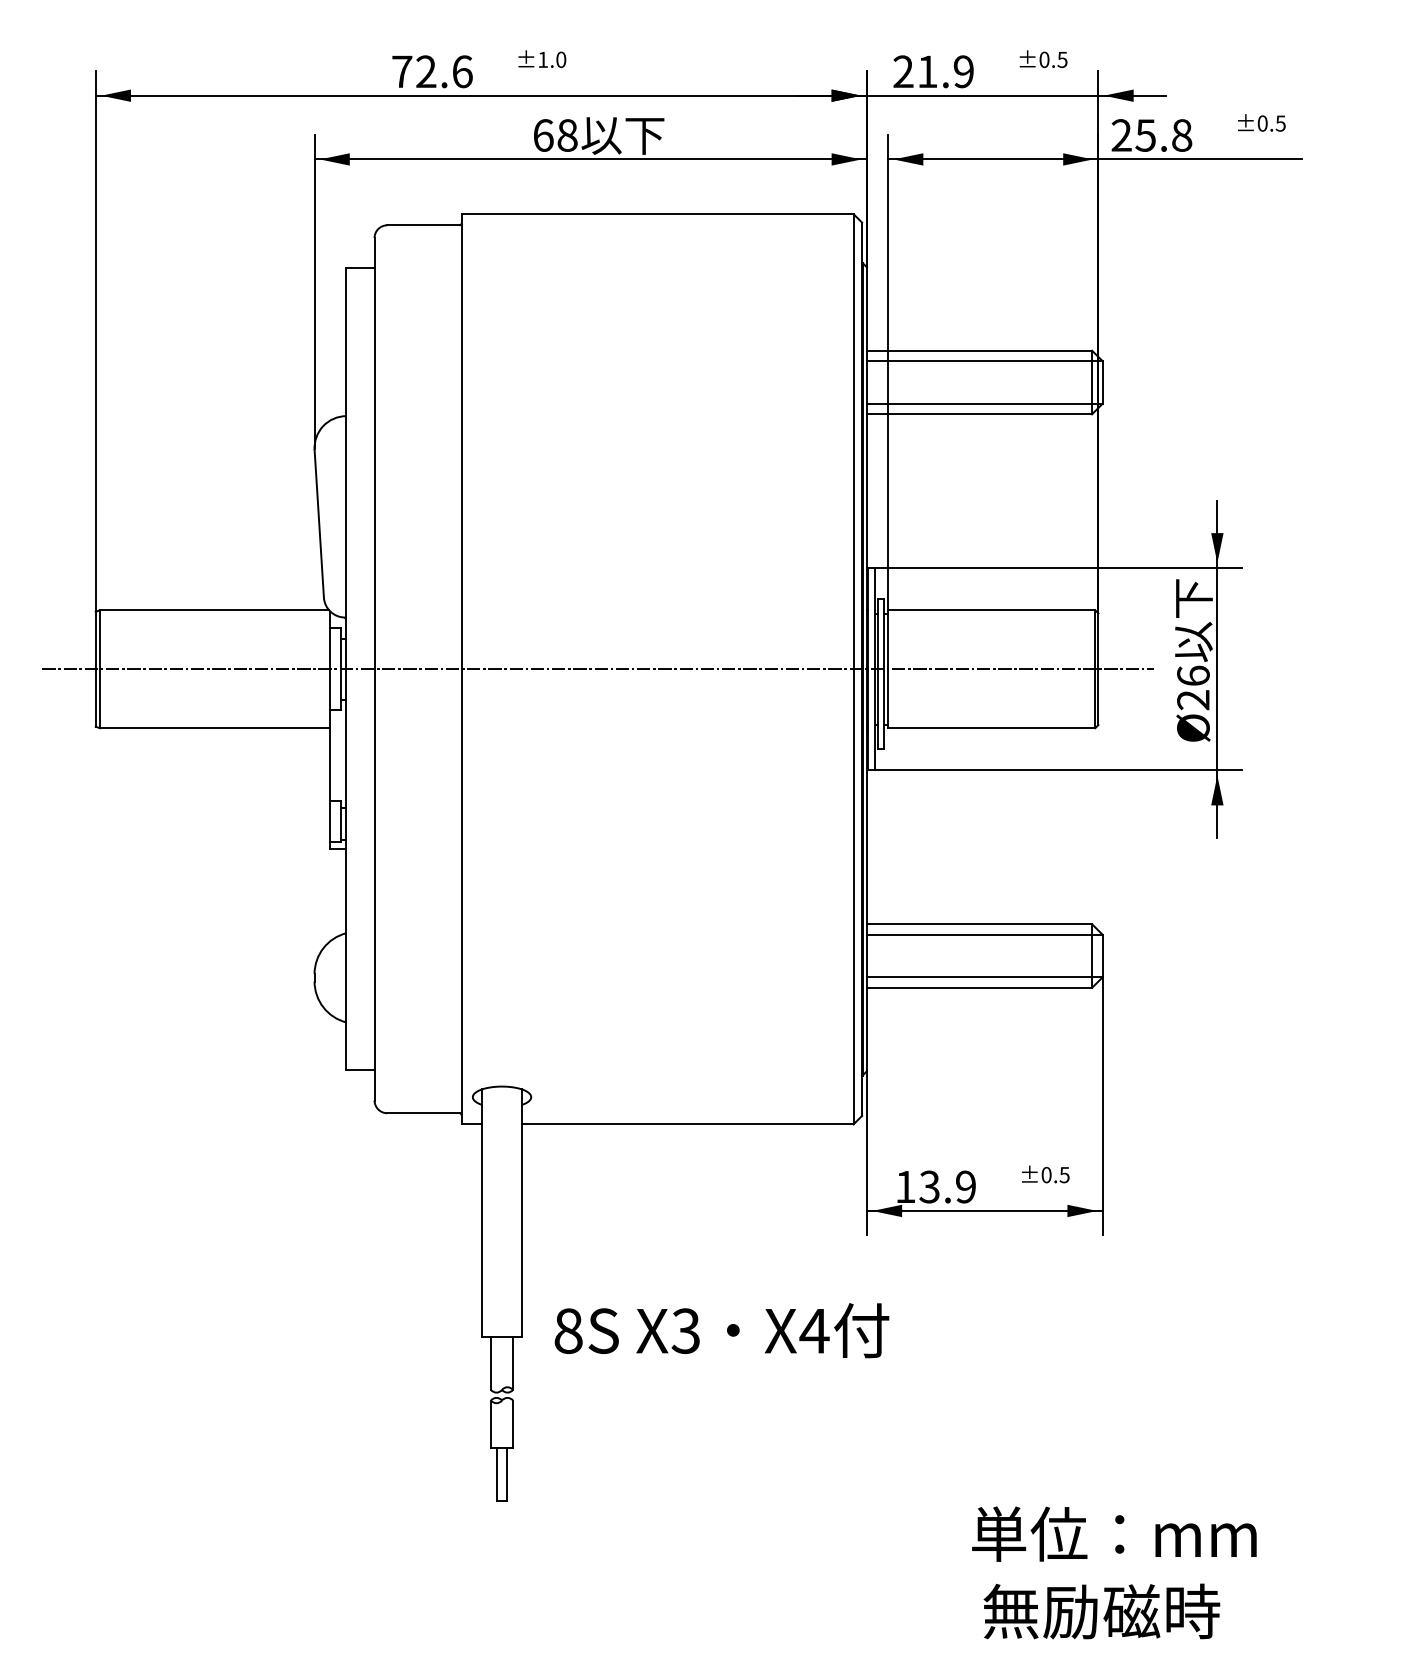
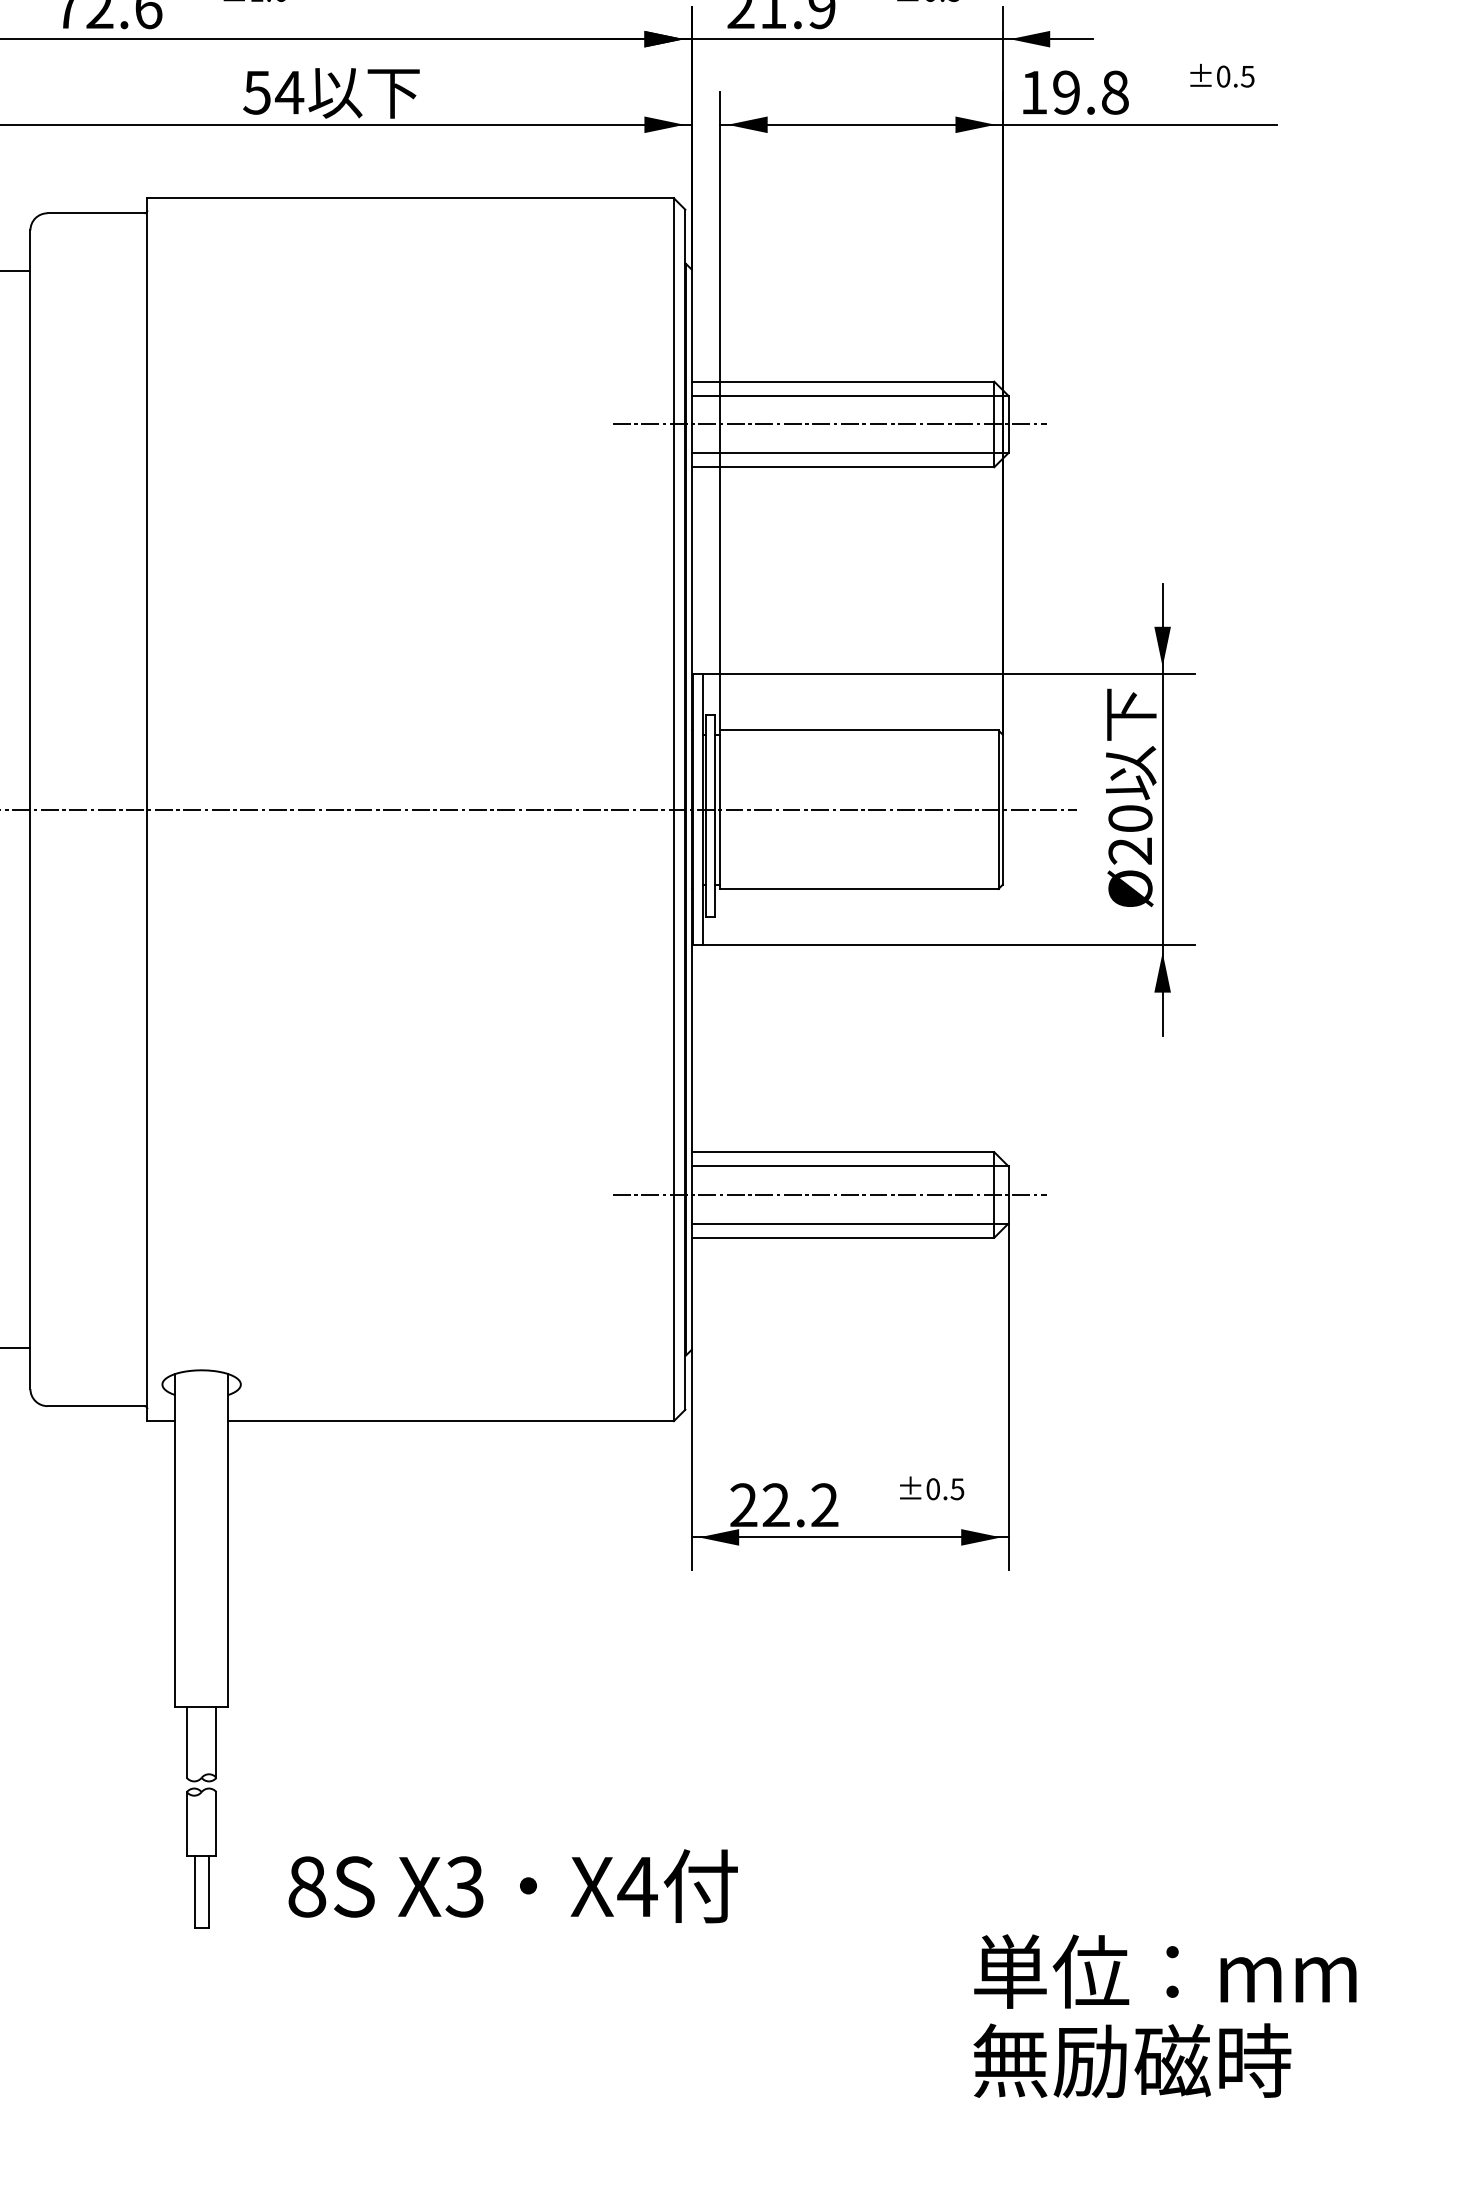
text: (555, 135) -> (273, 92), 68 -> 54
text: (1133, 135) -> (1049, 92), 25.8 -> 19.8
line: (969, 382) -> (829, 424), added
text: (1193, 675) -> (1130, 818), Ø26 -> Ø20
line: (969, 956) -> (829, 1195), added
text: (935, 1186) -> (783, 1504), 13.9 -> 22.2
text: (721, 1330) -> (512, 1886), moved
text: (1114, 1533) -> (1165, 1970), moved
text: (1101, 1611) -> (1131, 2060), moved

